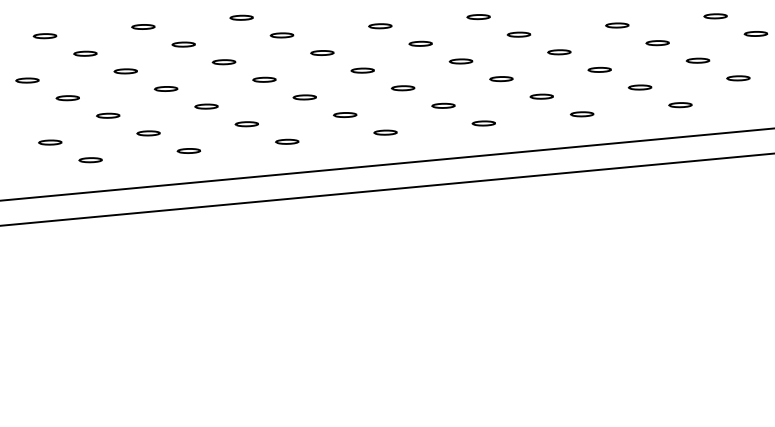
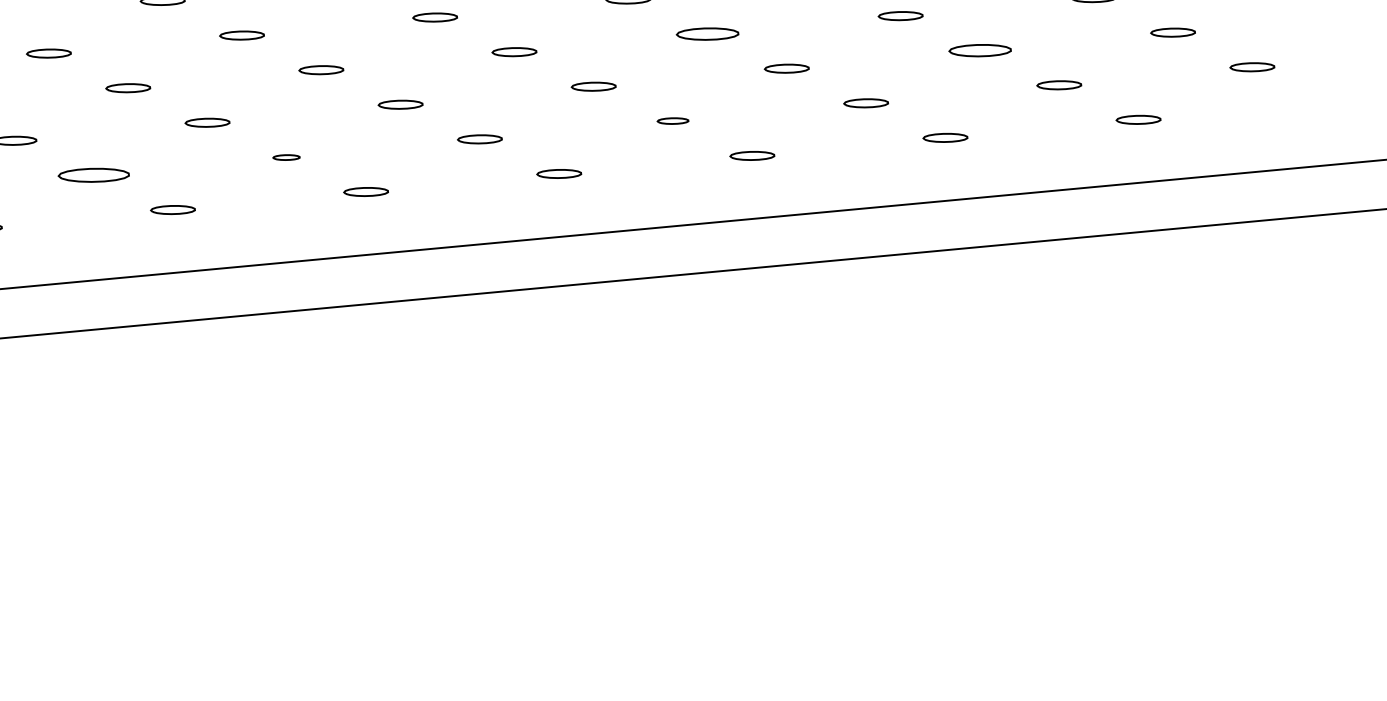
part: (460, 61) -> (706, 34), size x1.4
part: (599, 69) -> (979, 49), size x1.4
part: (443, 105) -> (673, 120), size x0.7
part: (246, 124) -> (286, 157), size x0.6
part: (148, 133) -> (93, 175), size x1.6

